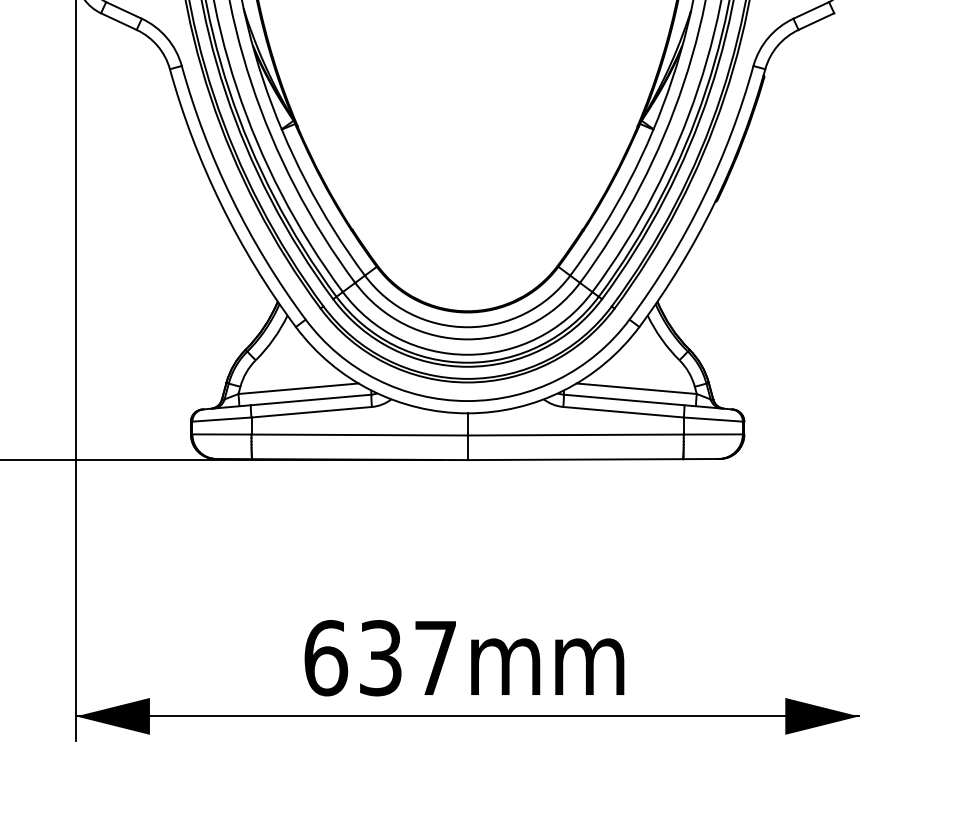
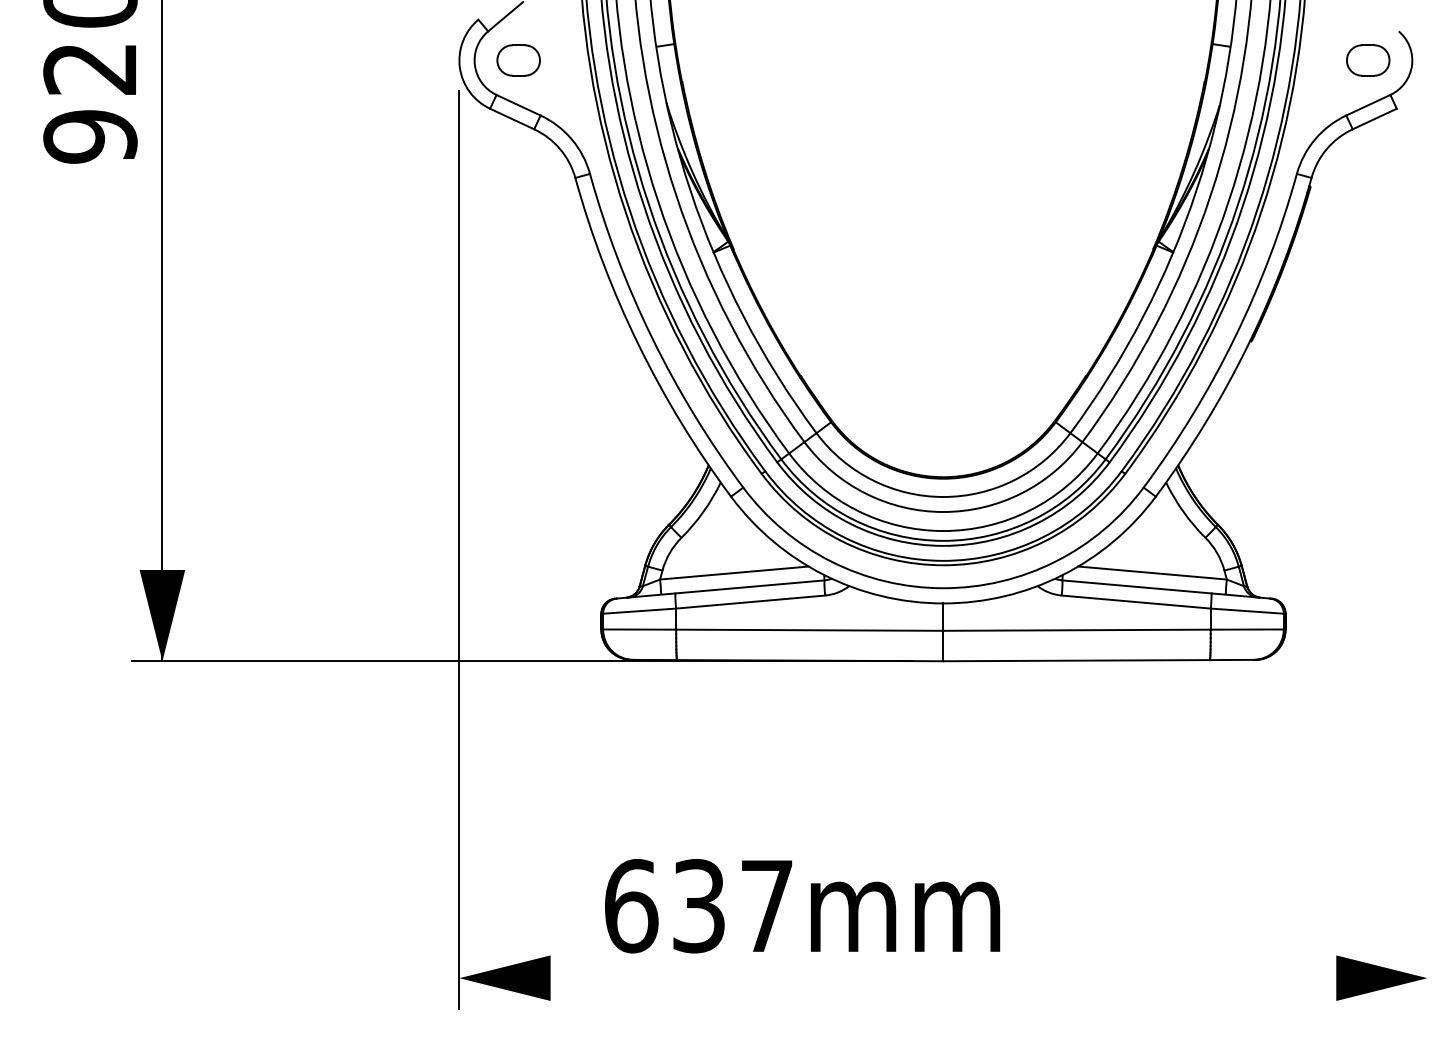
text: (464, 658) -> (802, 906), moved
line: (467, 716) -> (943, 978), removed

